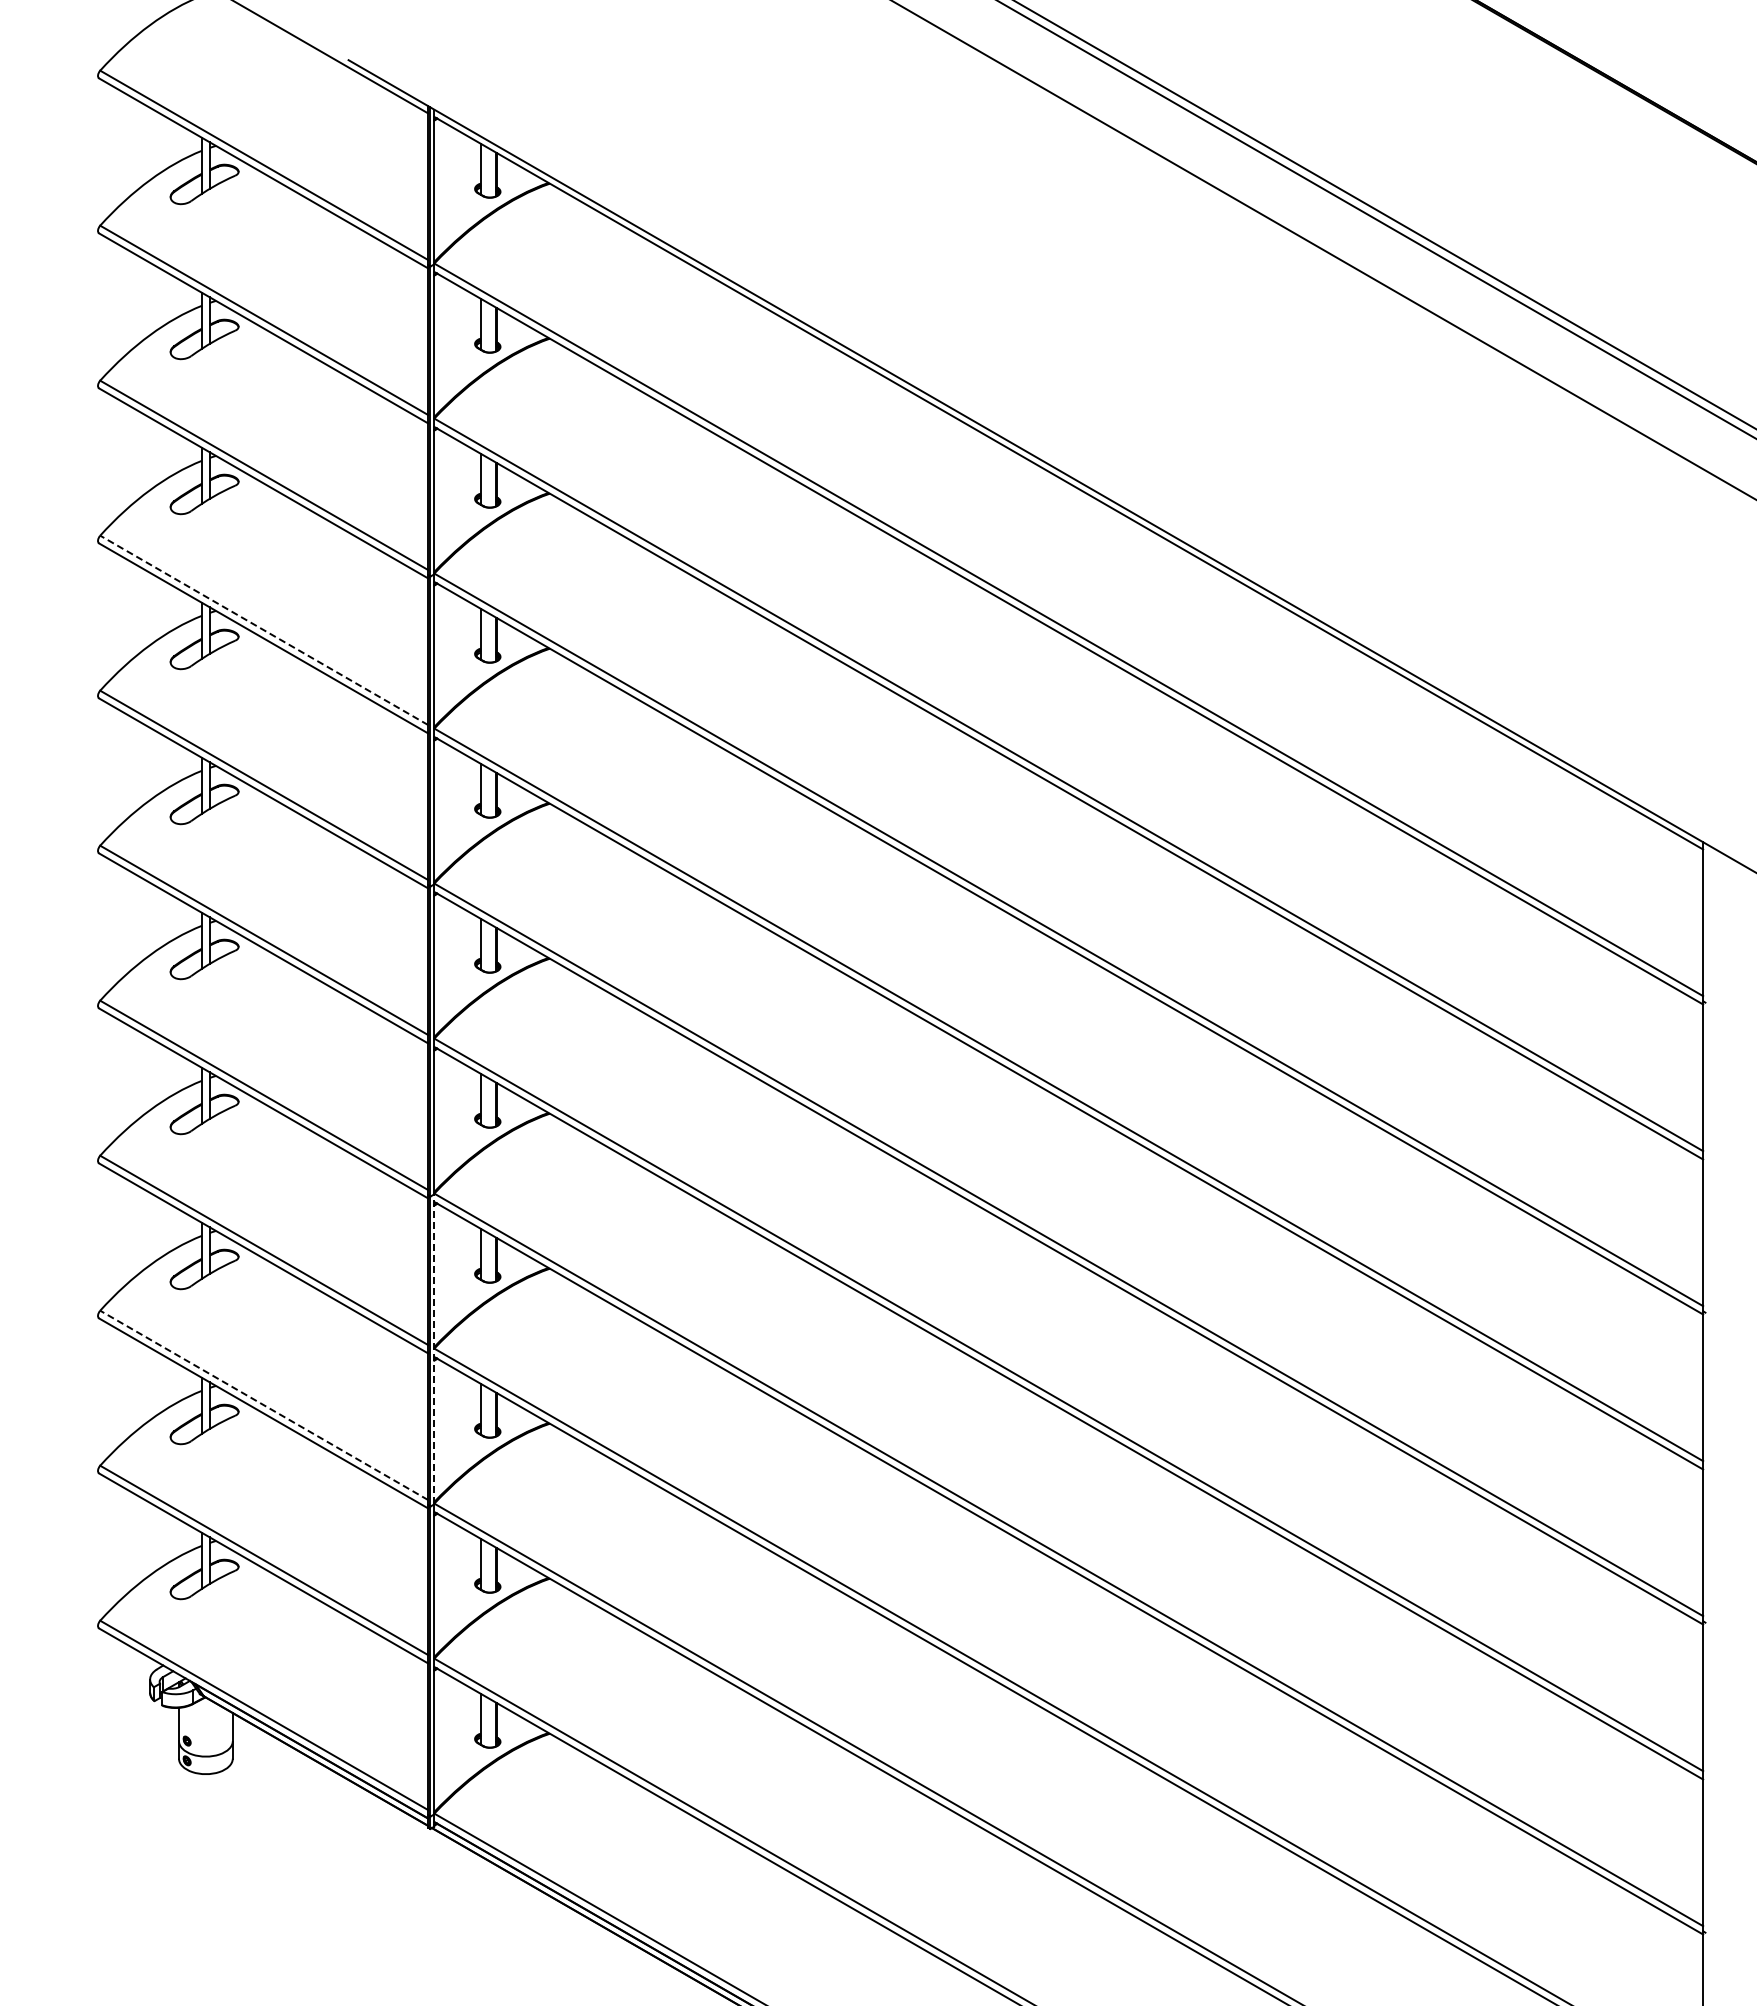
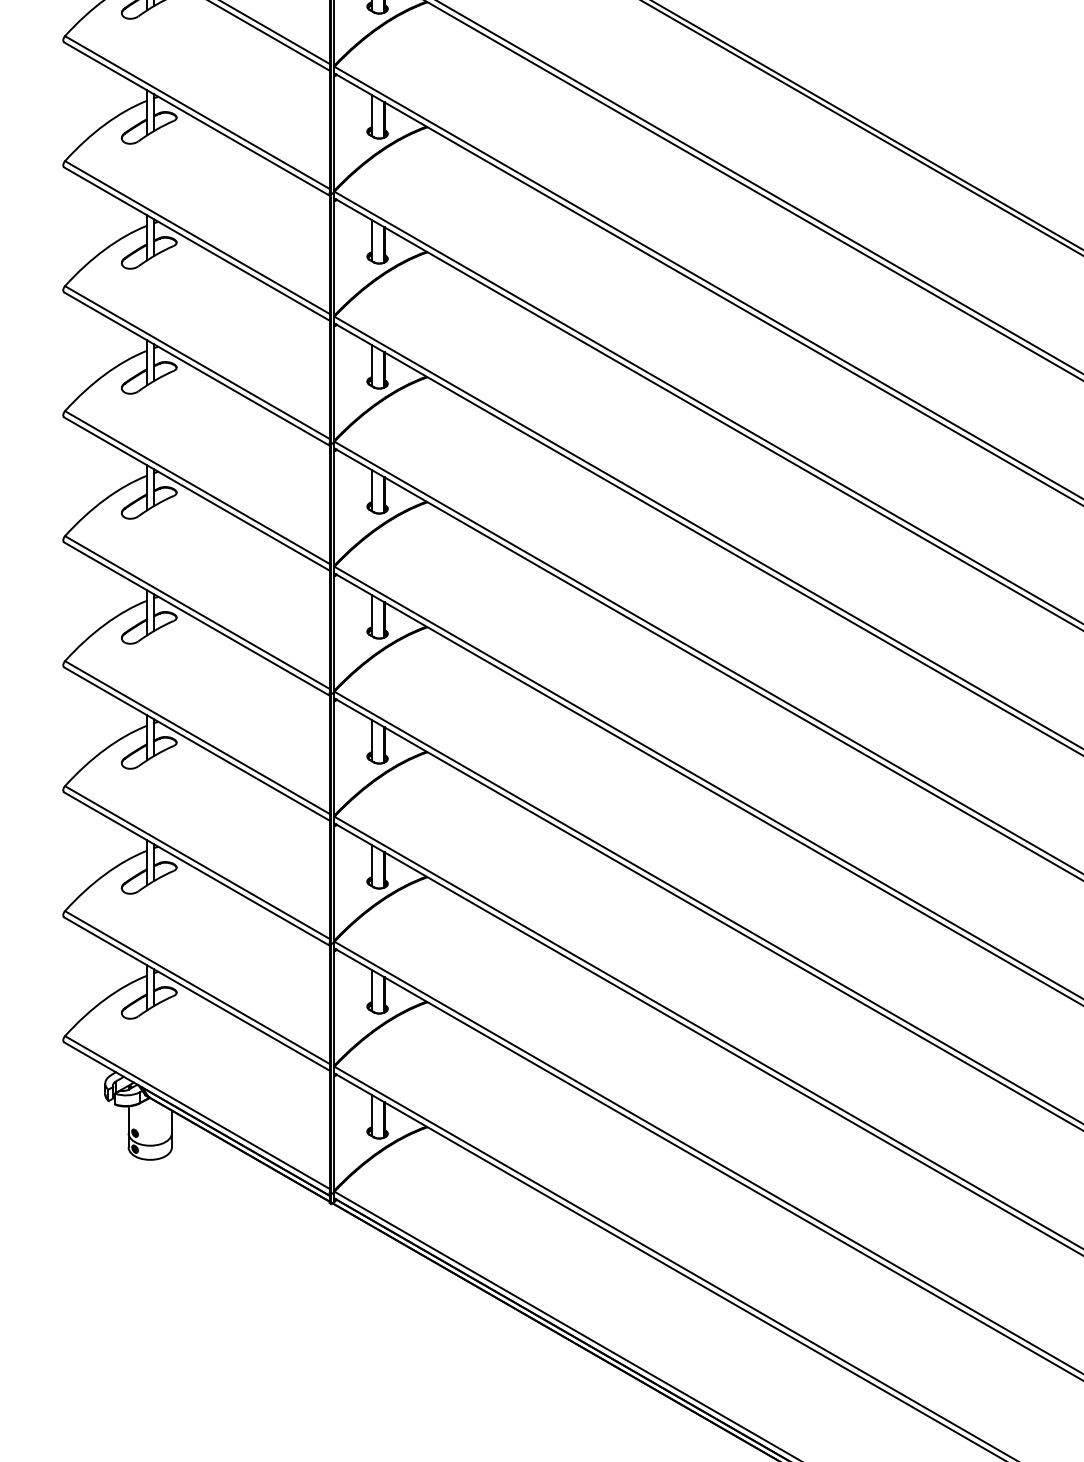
line: (263, 630) -> (196, 237), dashed -> solid
line: (434, 1349) -> (334, 817), dashed -> solid
line: (263, 1405) -> (196, 862), dashed -> solid

